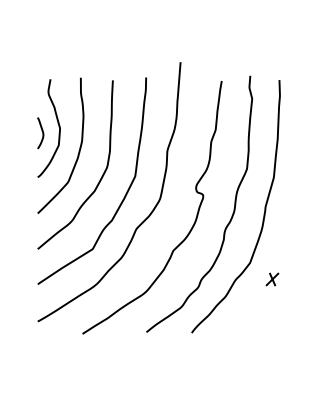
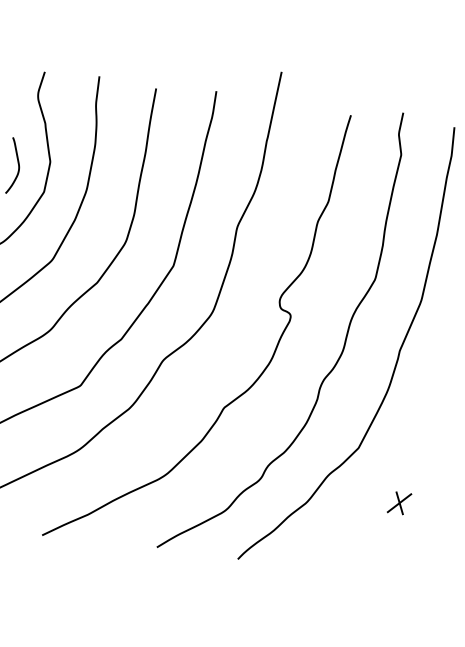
part: (272, 279) -> (399, 503), moved

